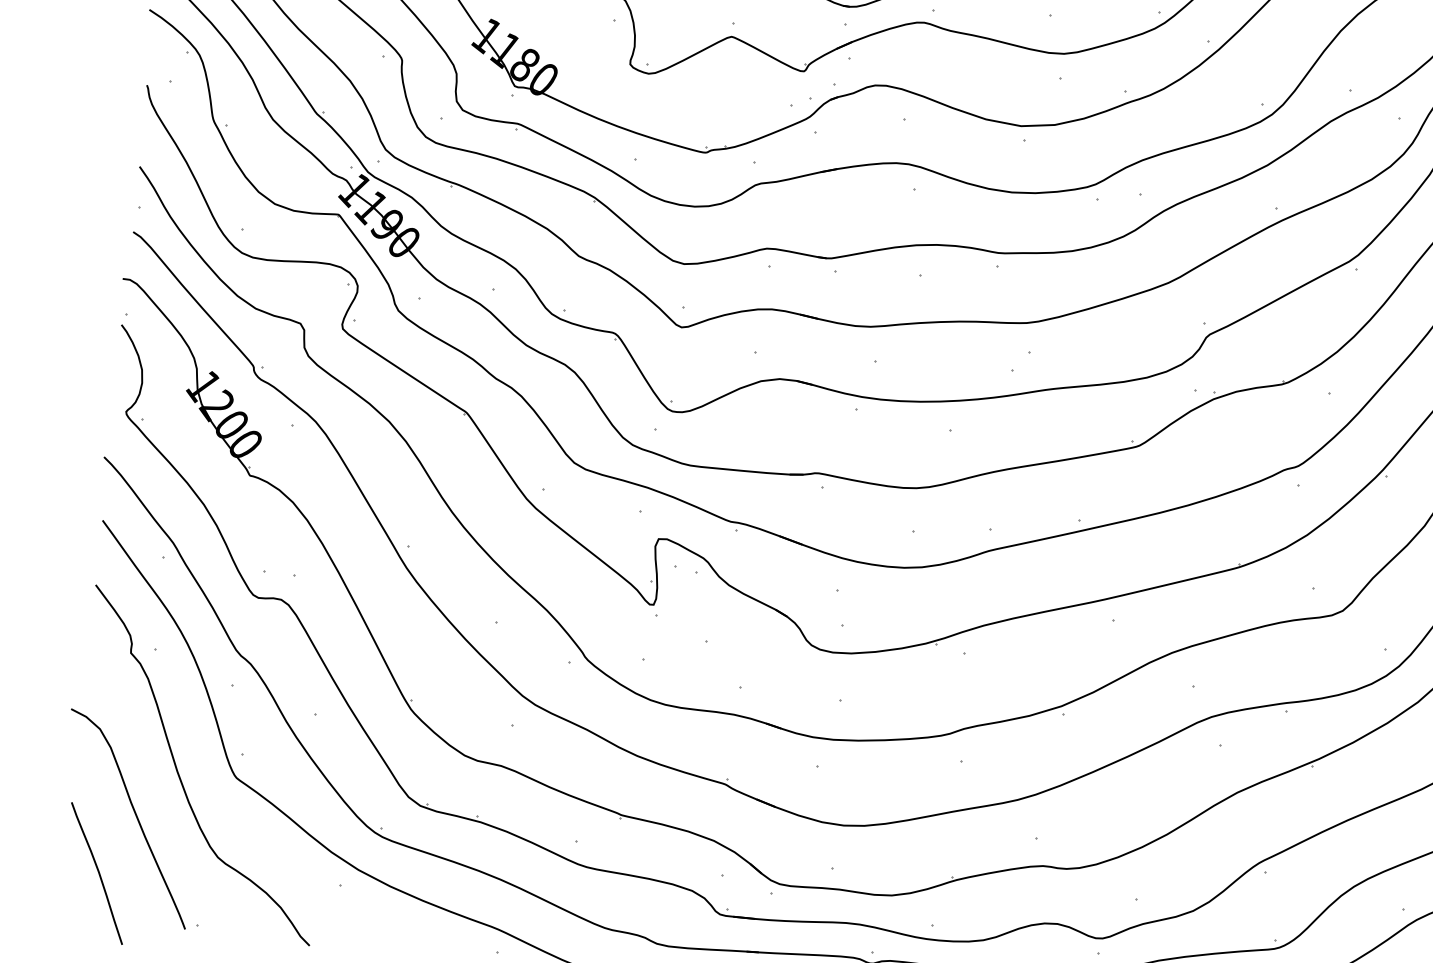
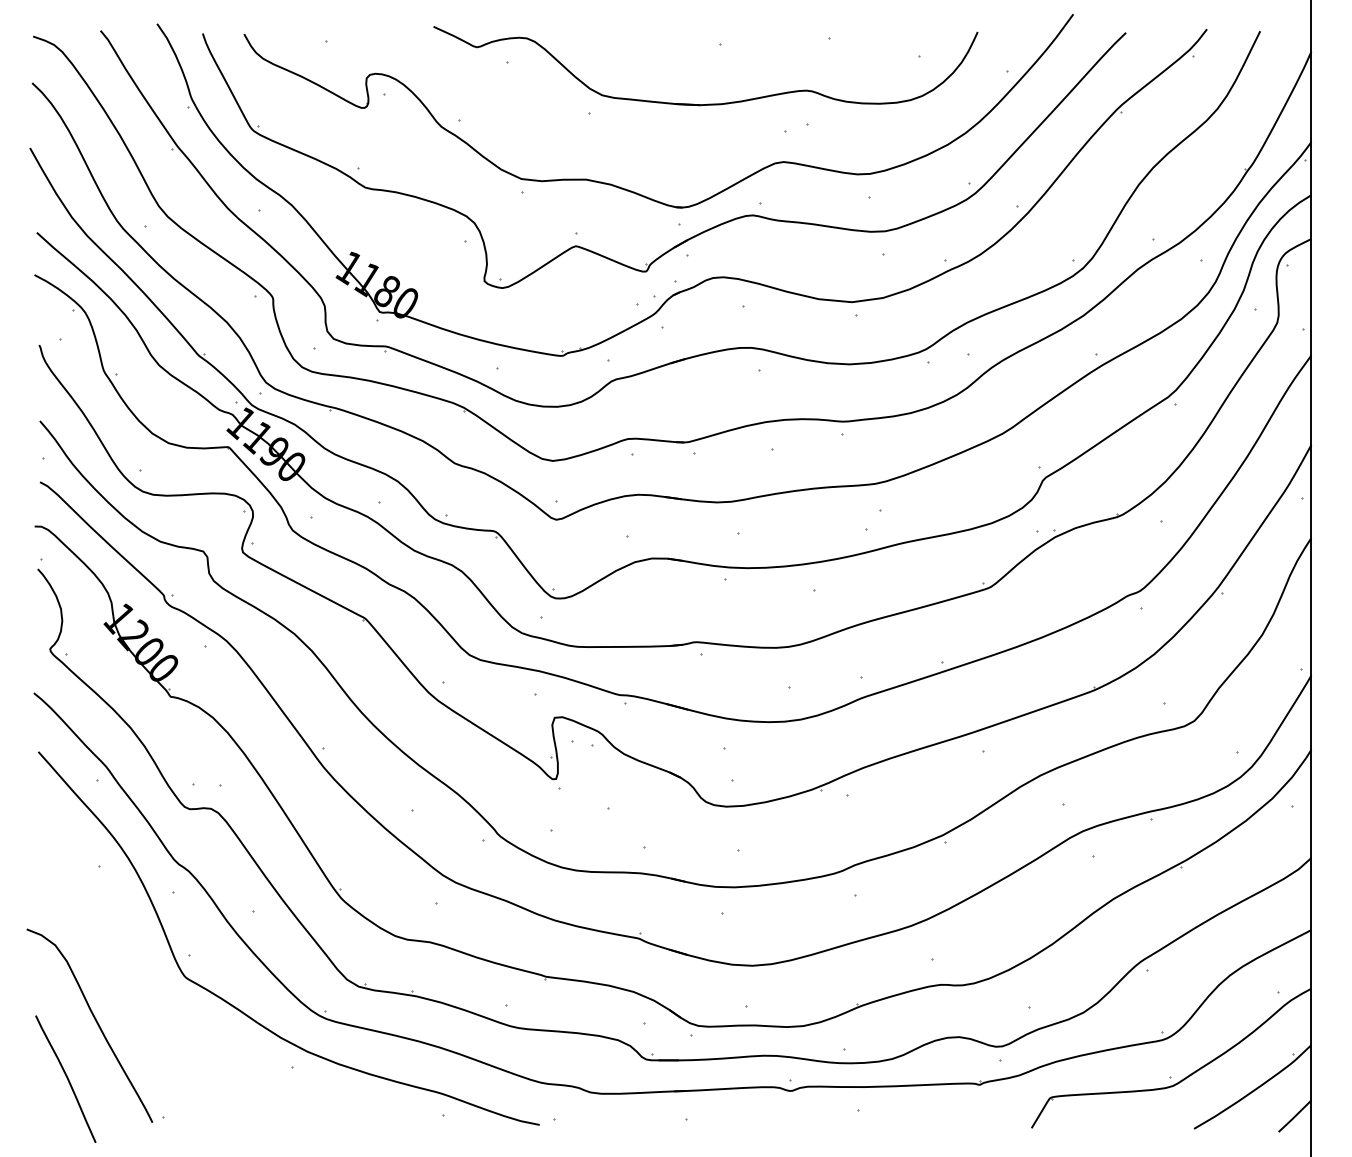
curve: (179, 772) -> (132, 978), removed

